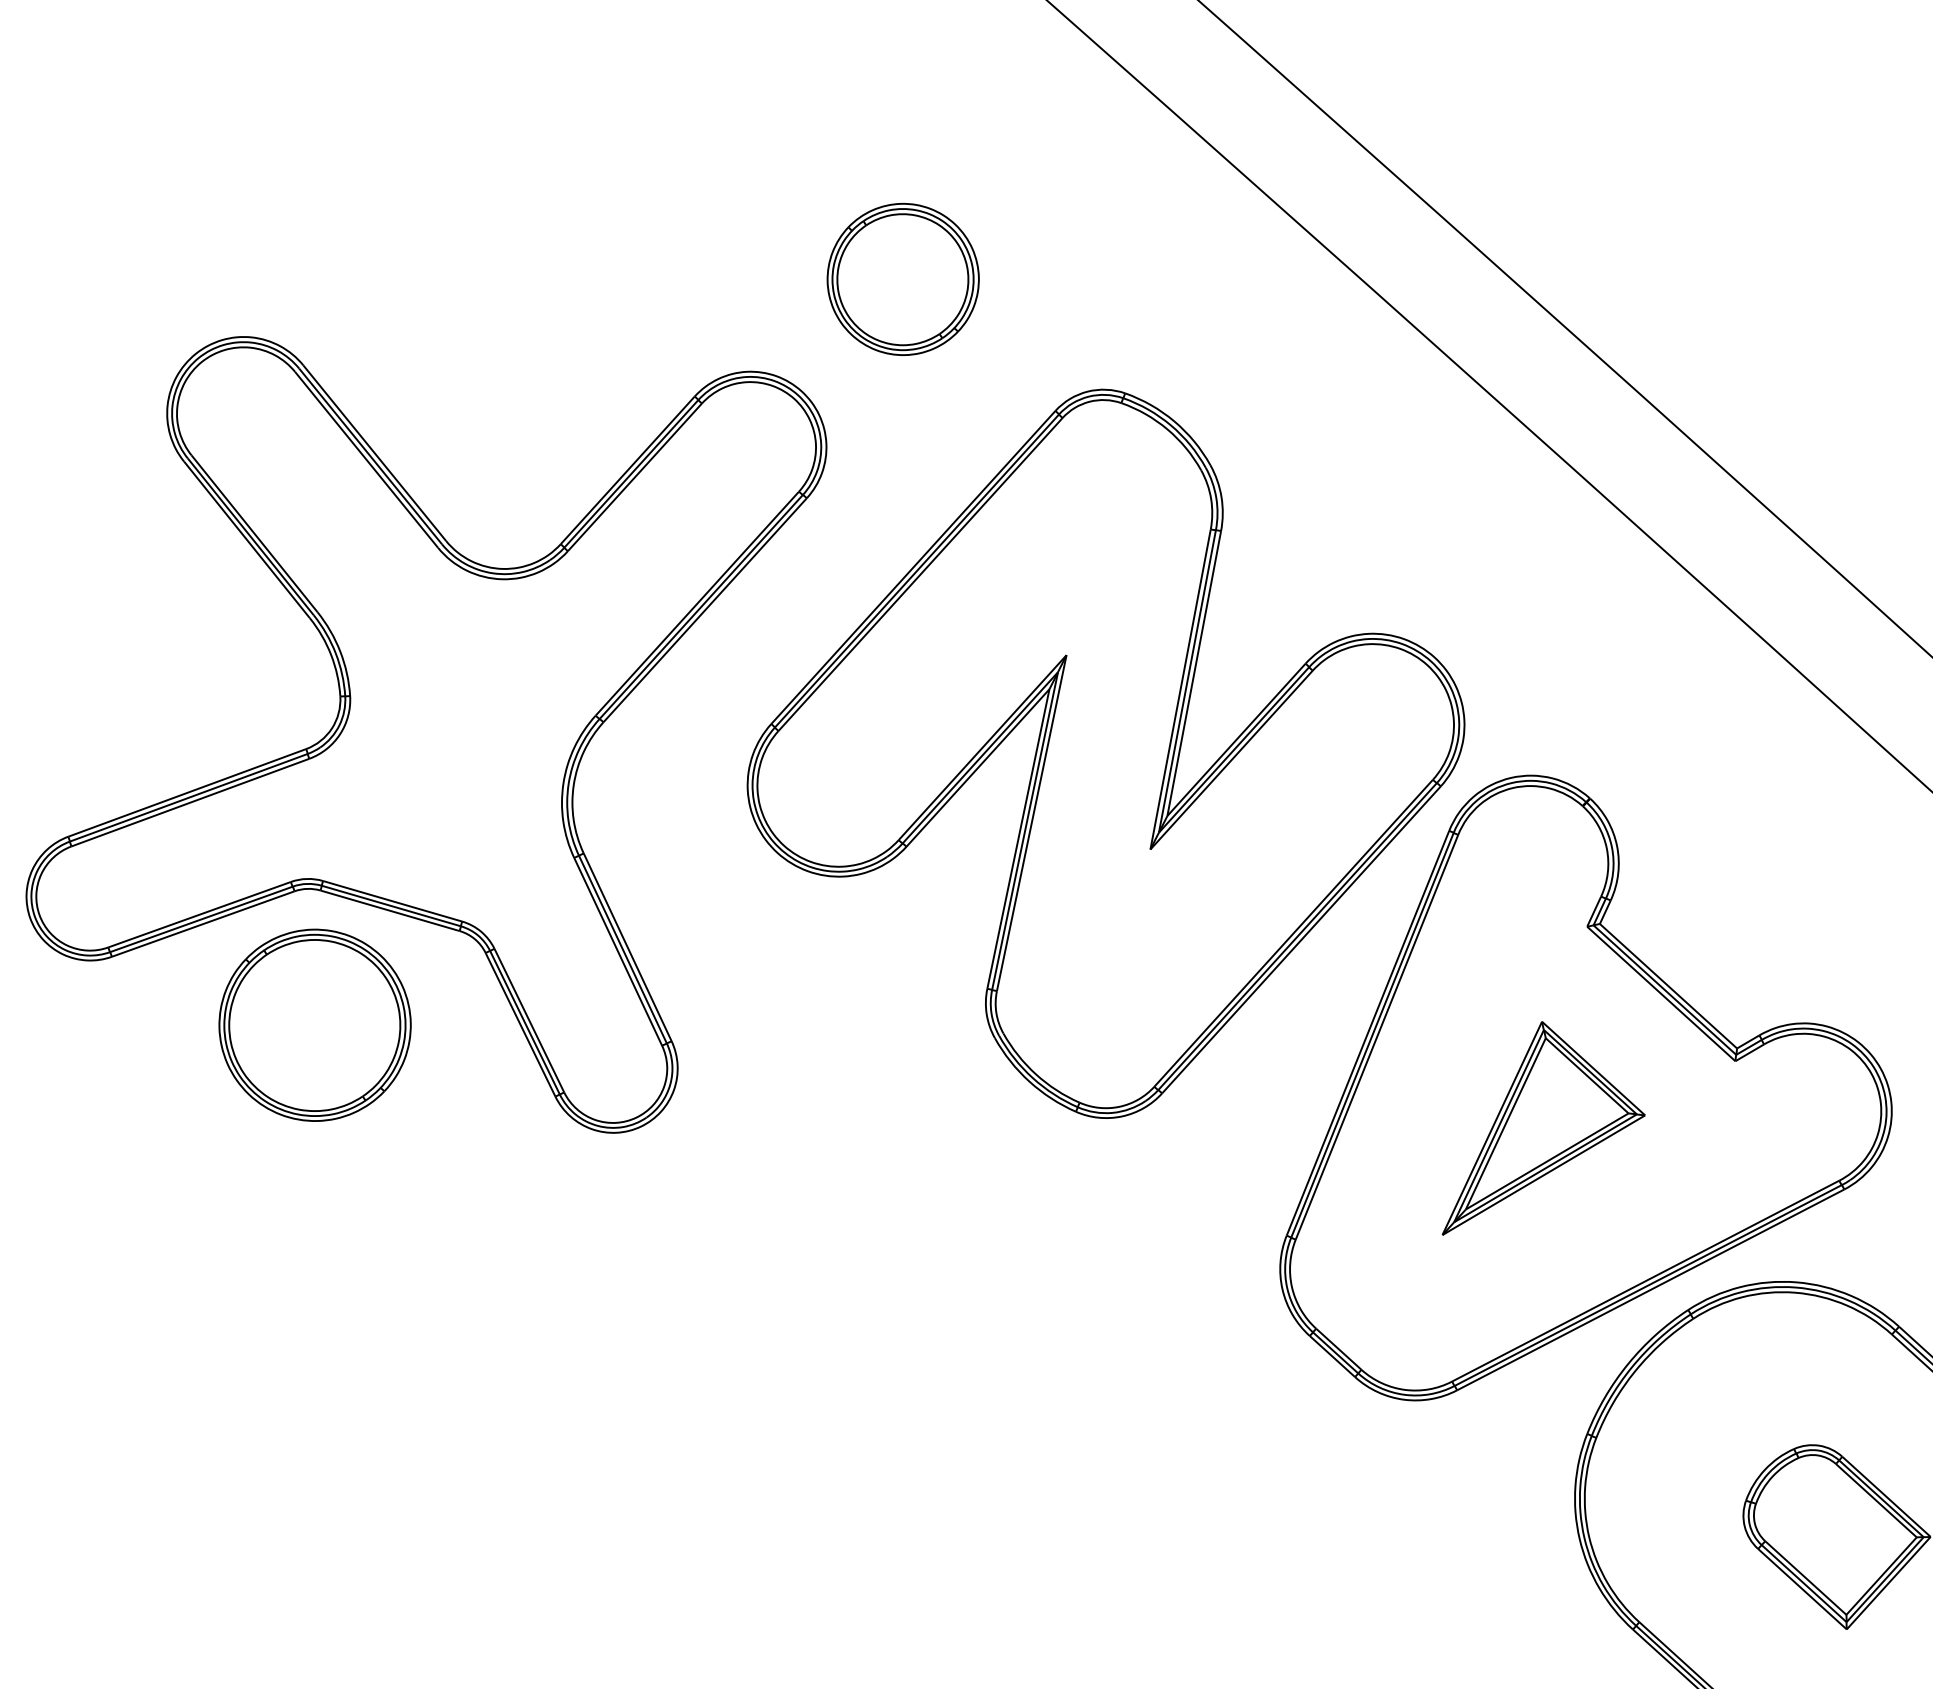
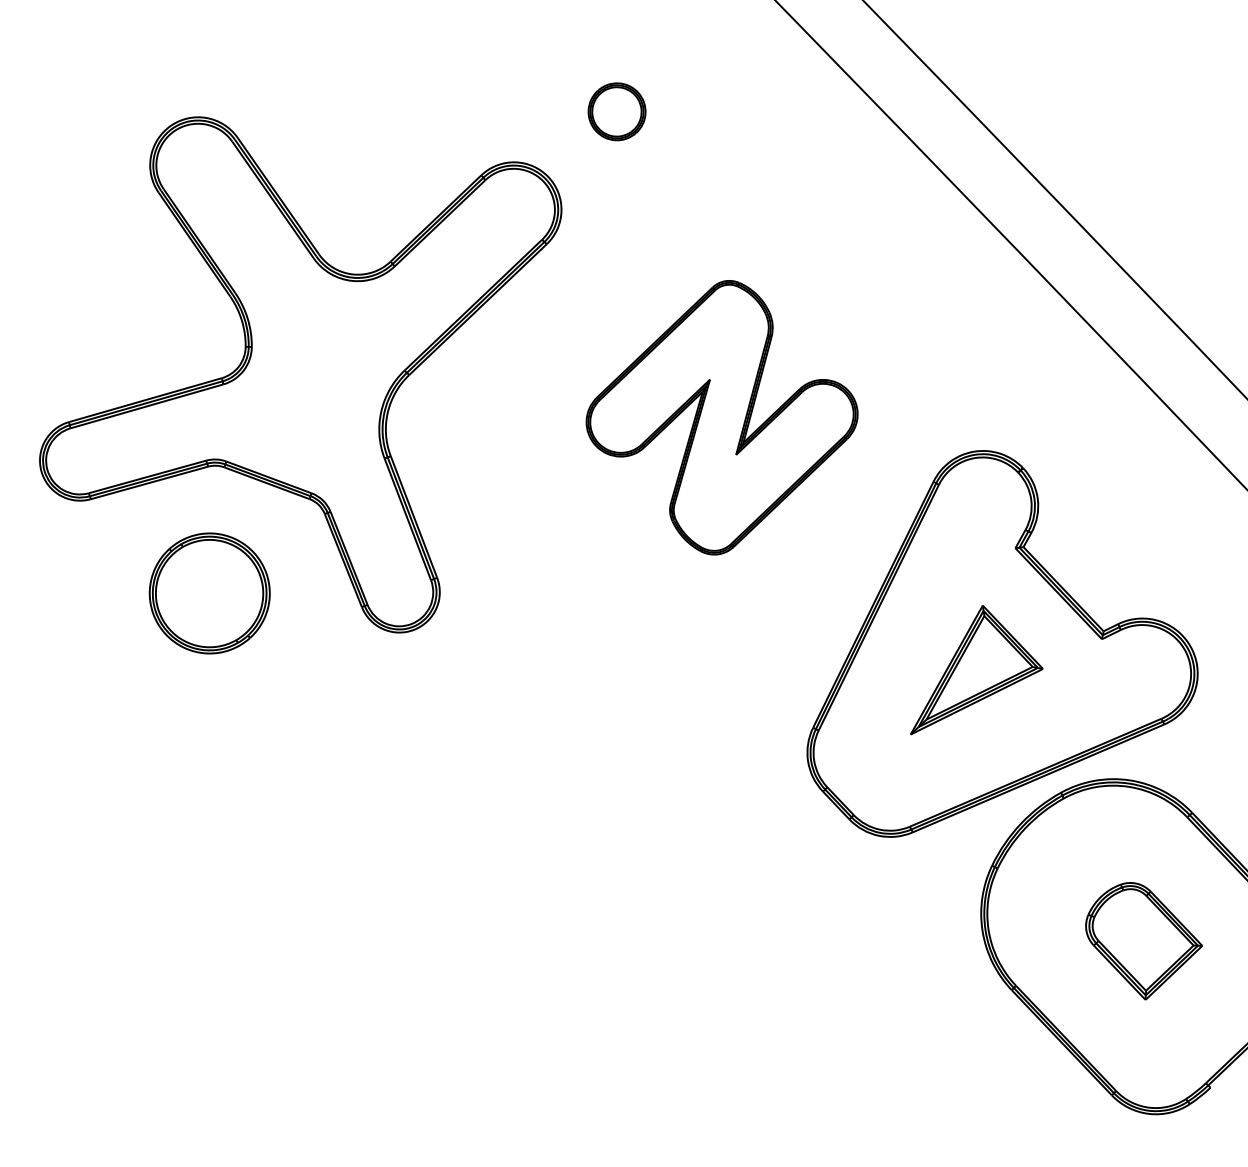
part: (902, 279) -> (616, 111), size x0.6
part: (1104, 753) -> (721, 417), size x0.6
part: (314, 1025) -> (209, 593), moved

